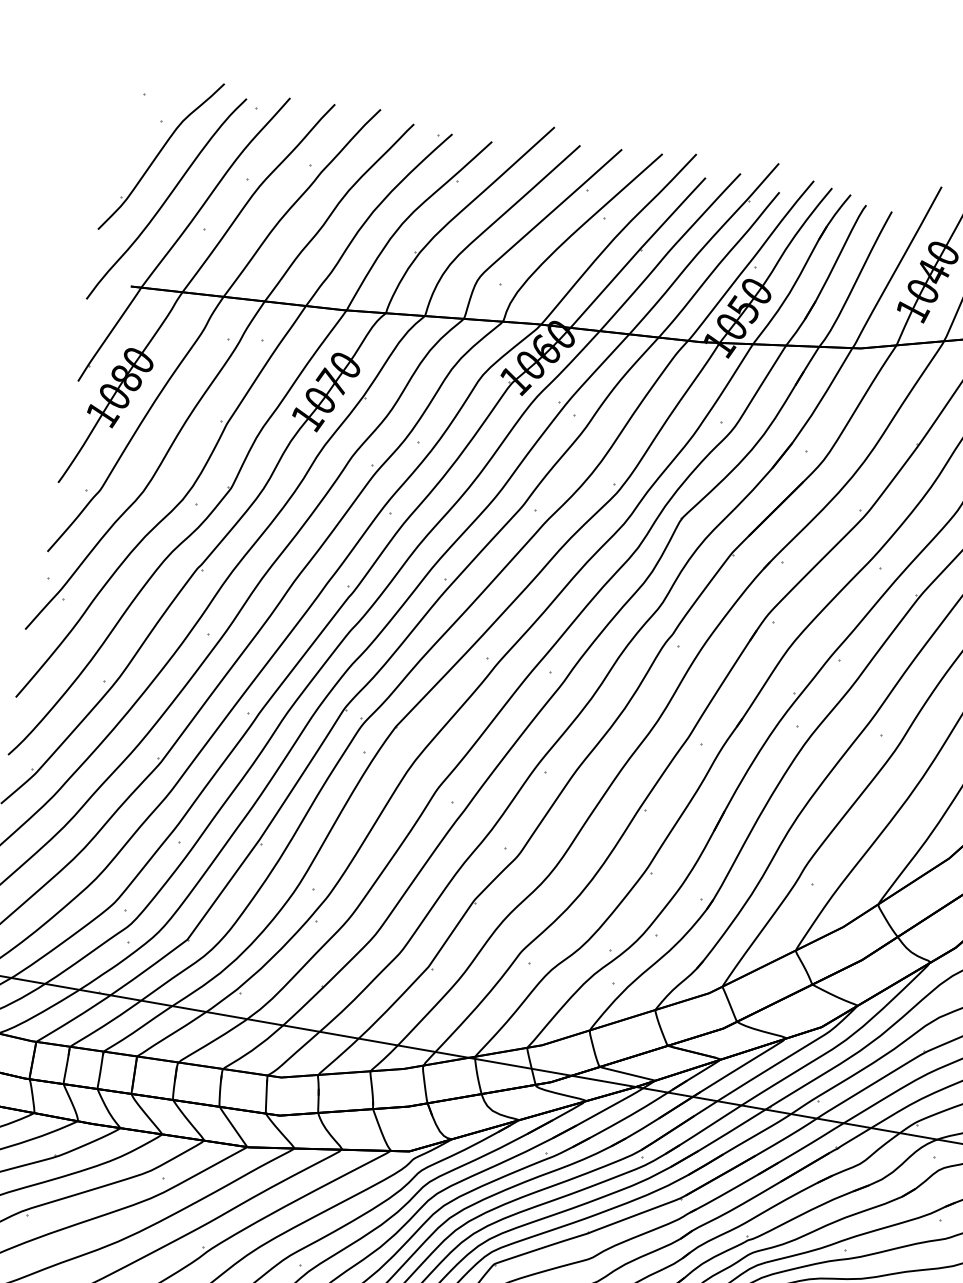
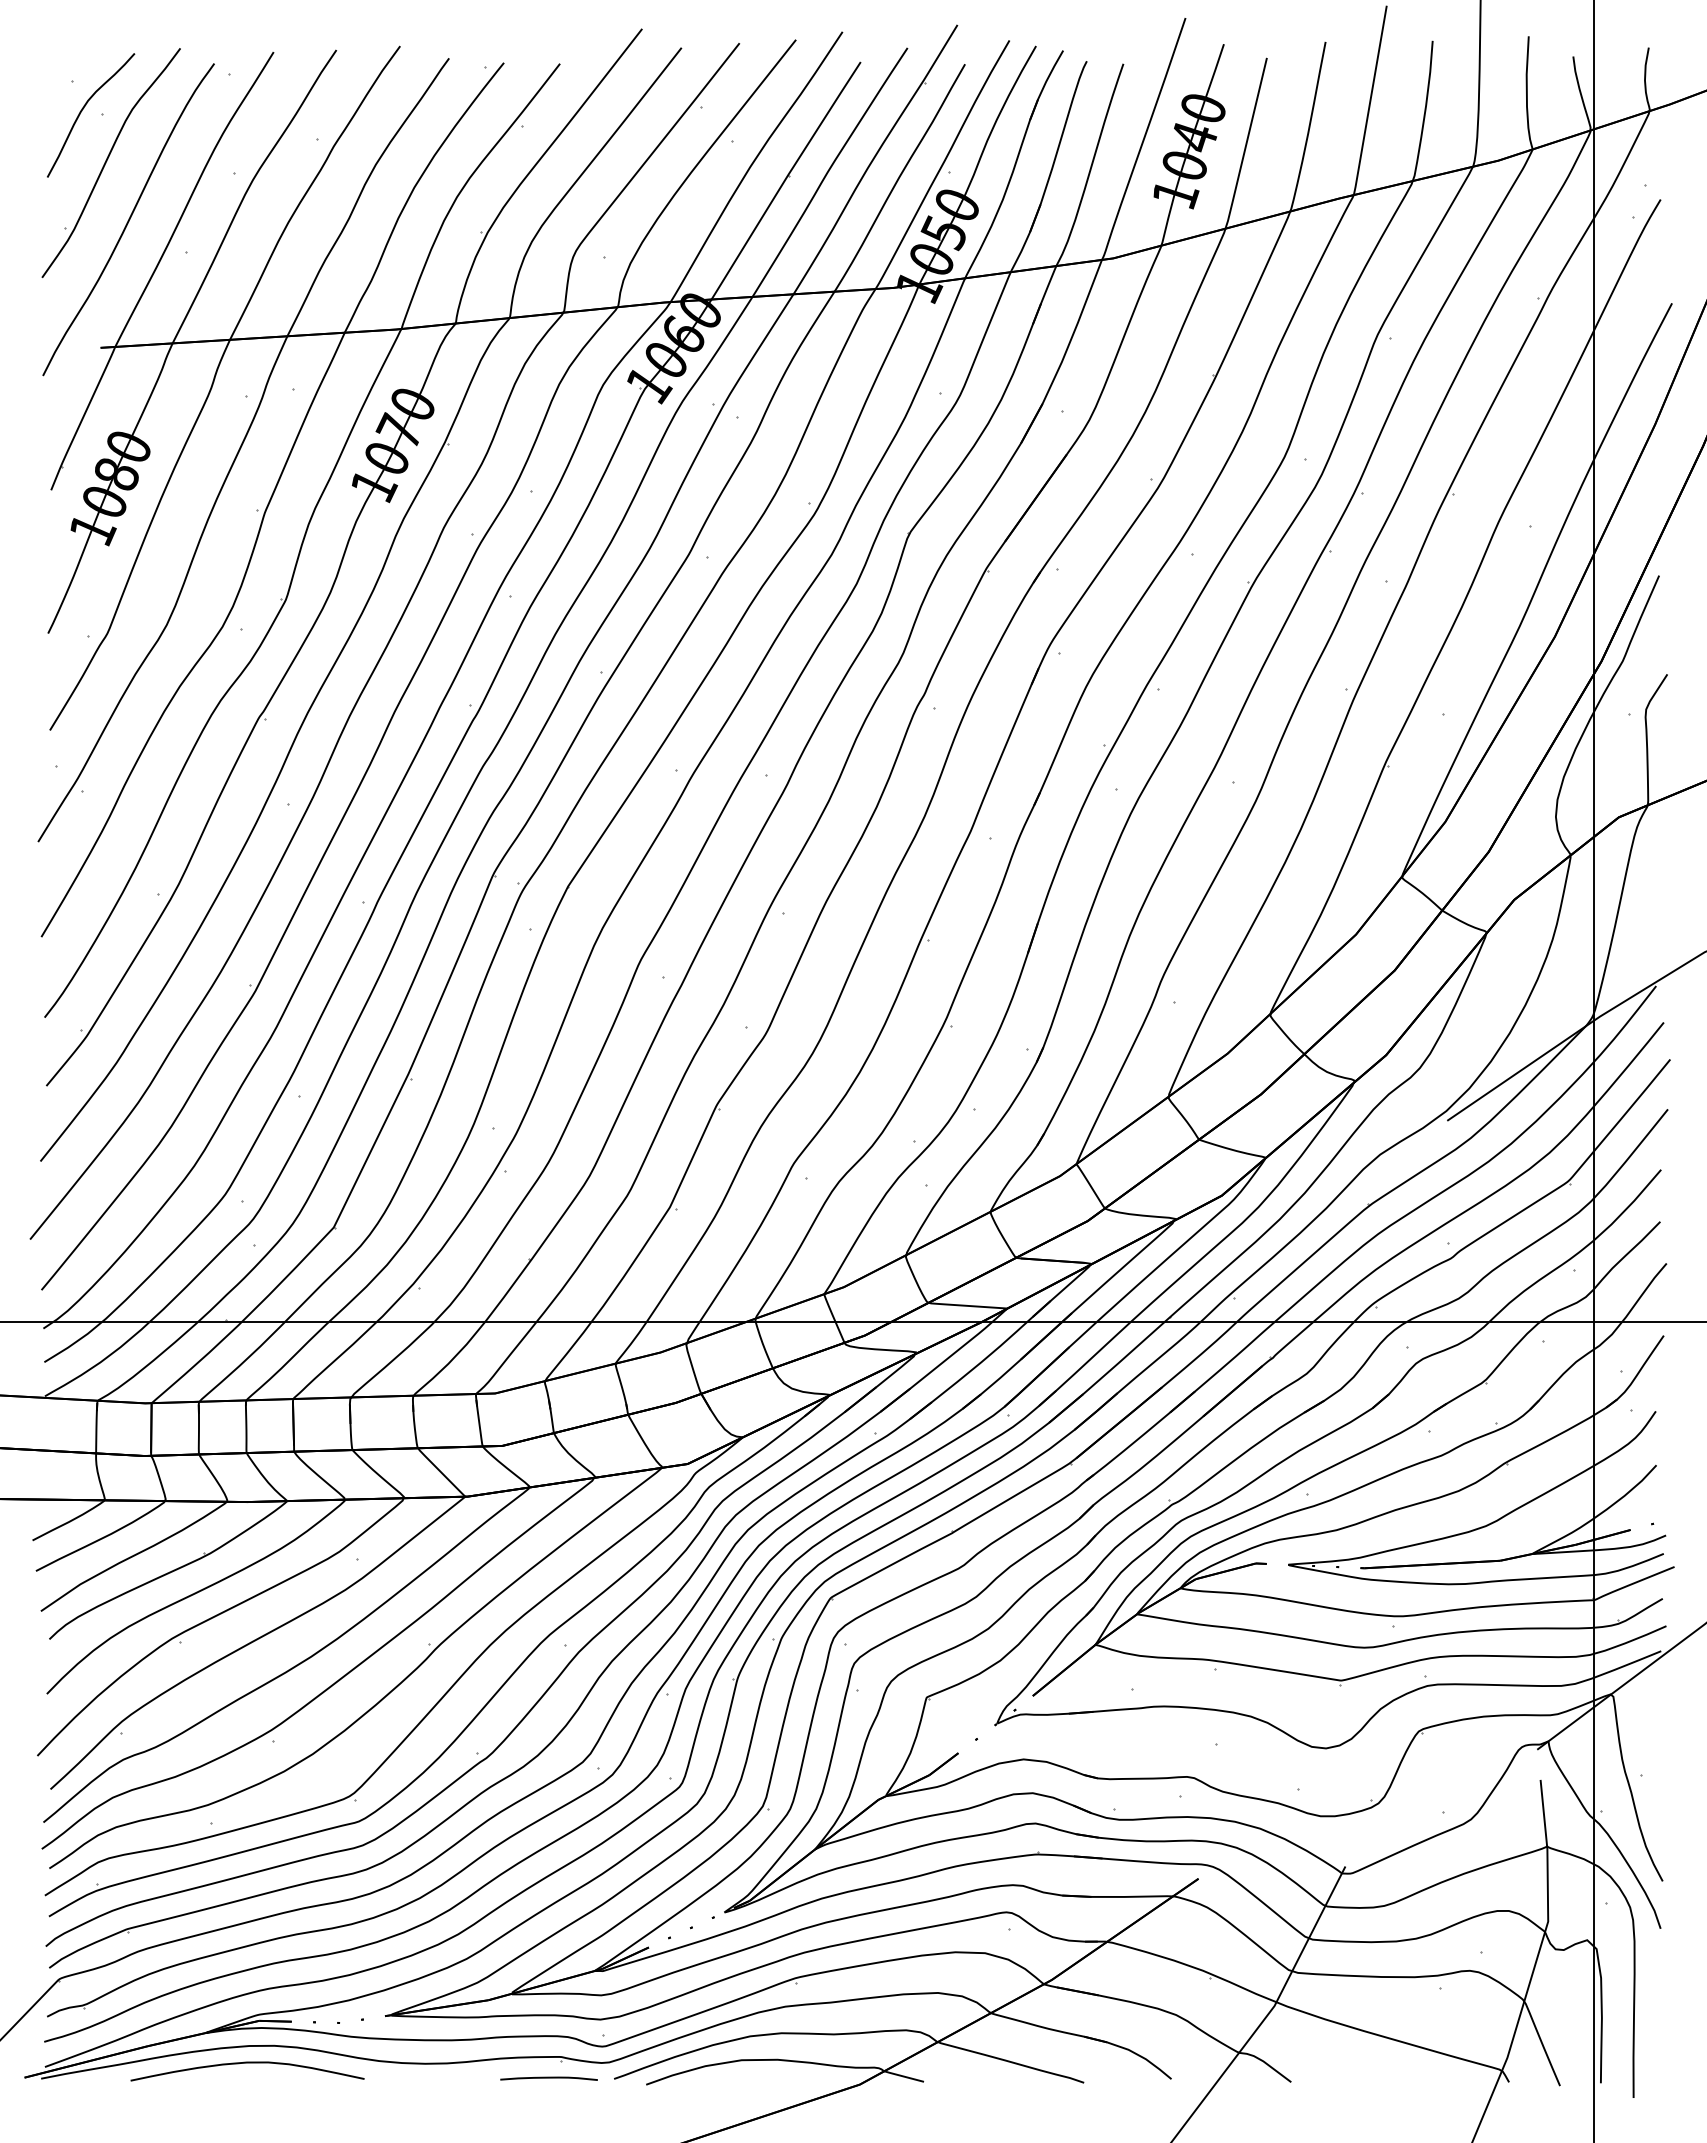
curve: (147, 116) -> (82, 111), added

